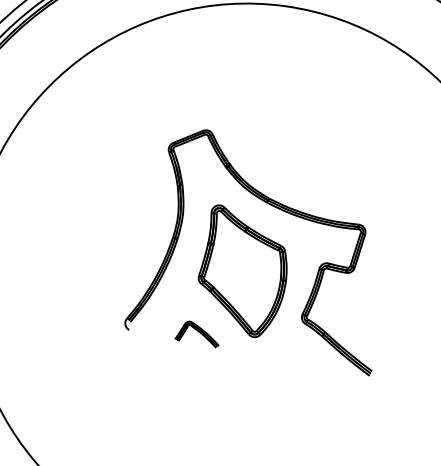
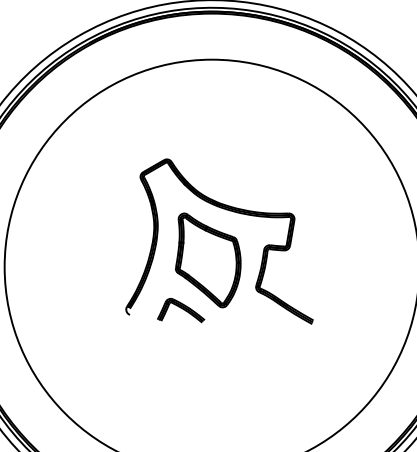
part: (198, 333) -> (181, 310), size x1.43

